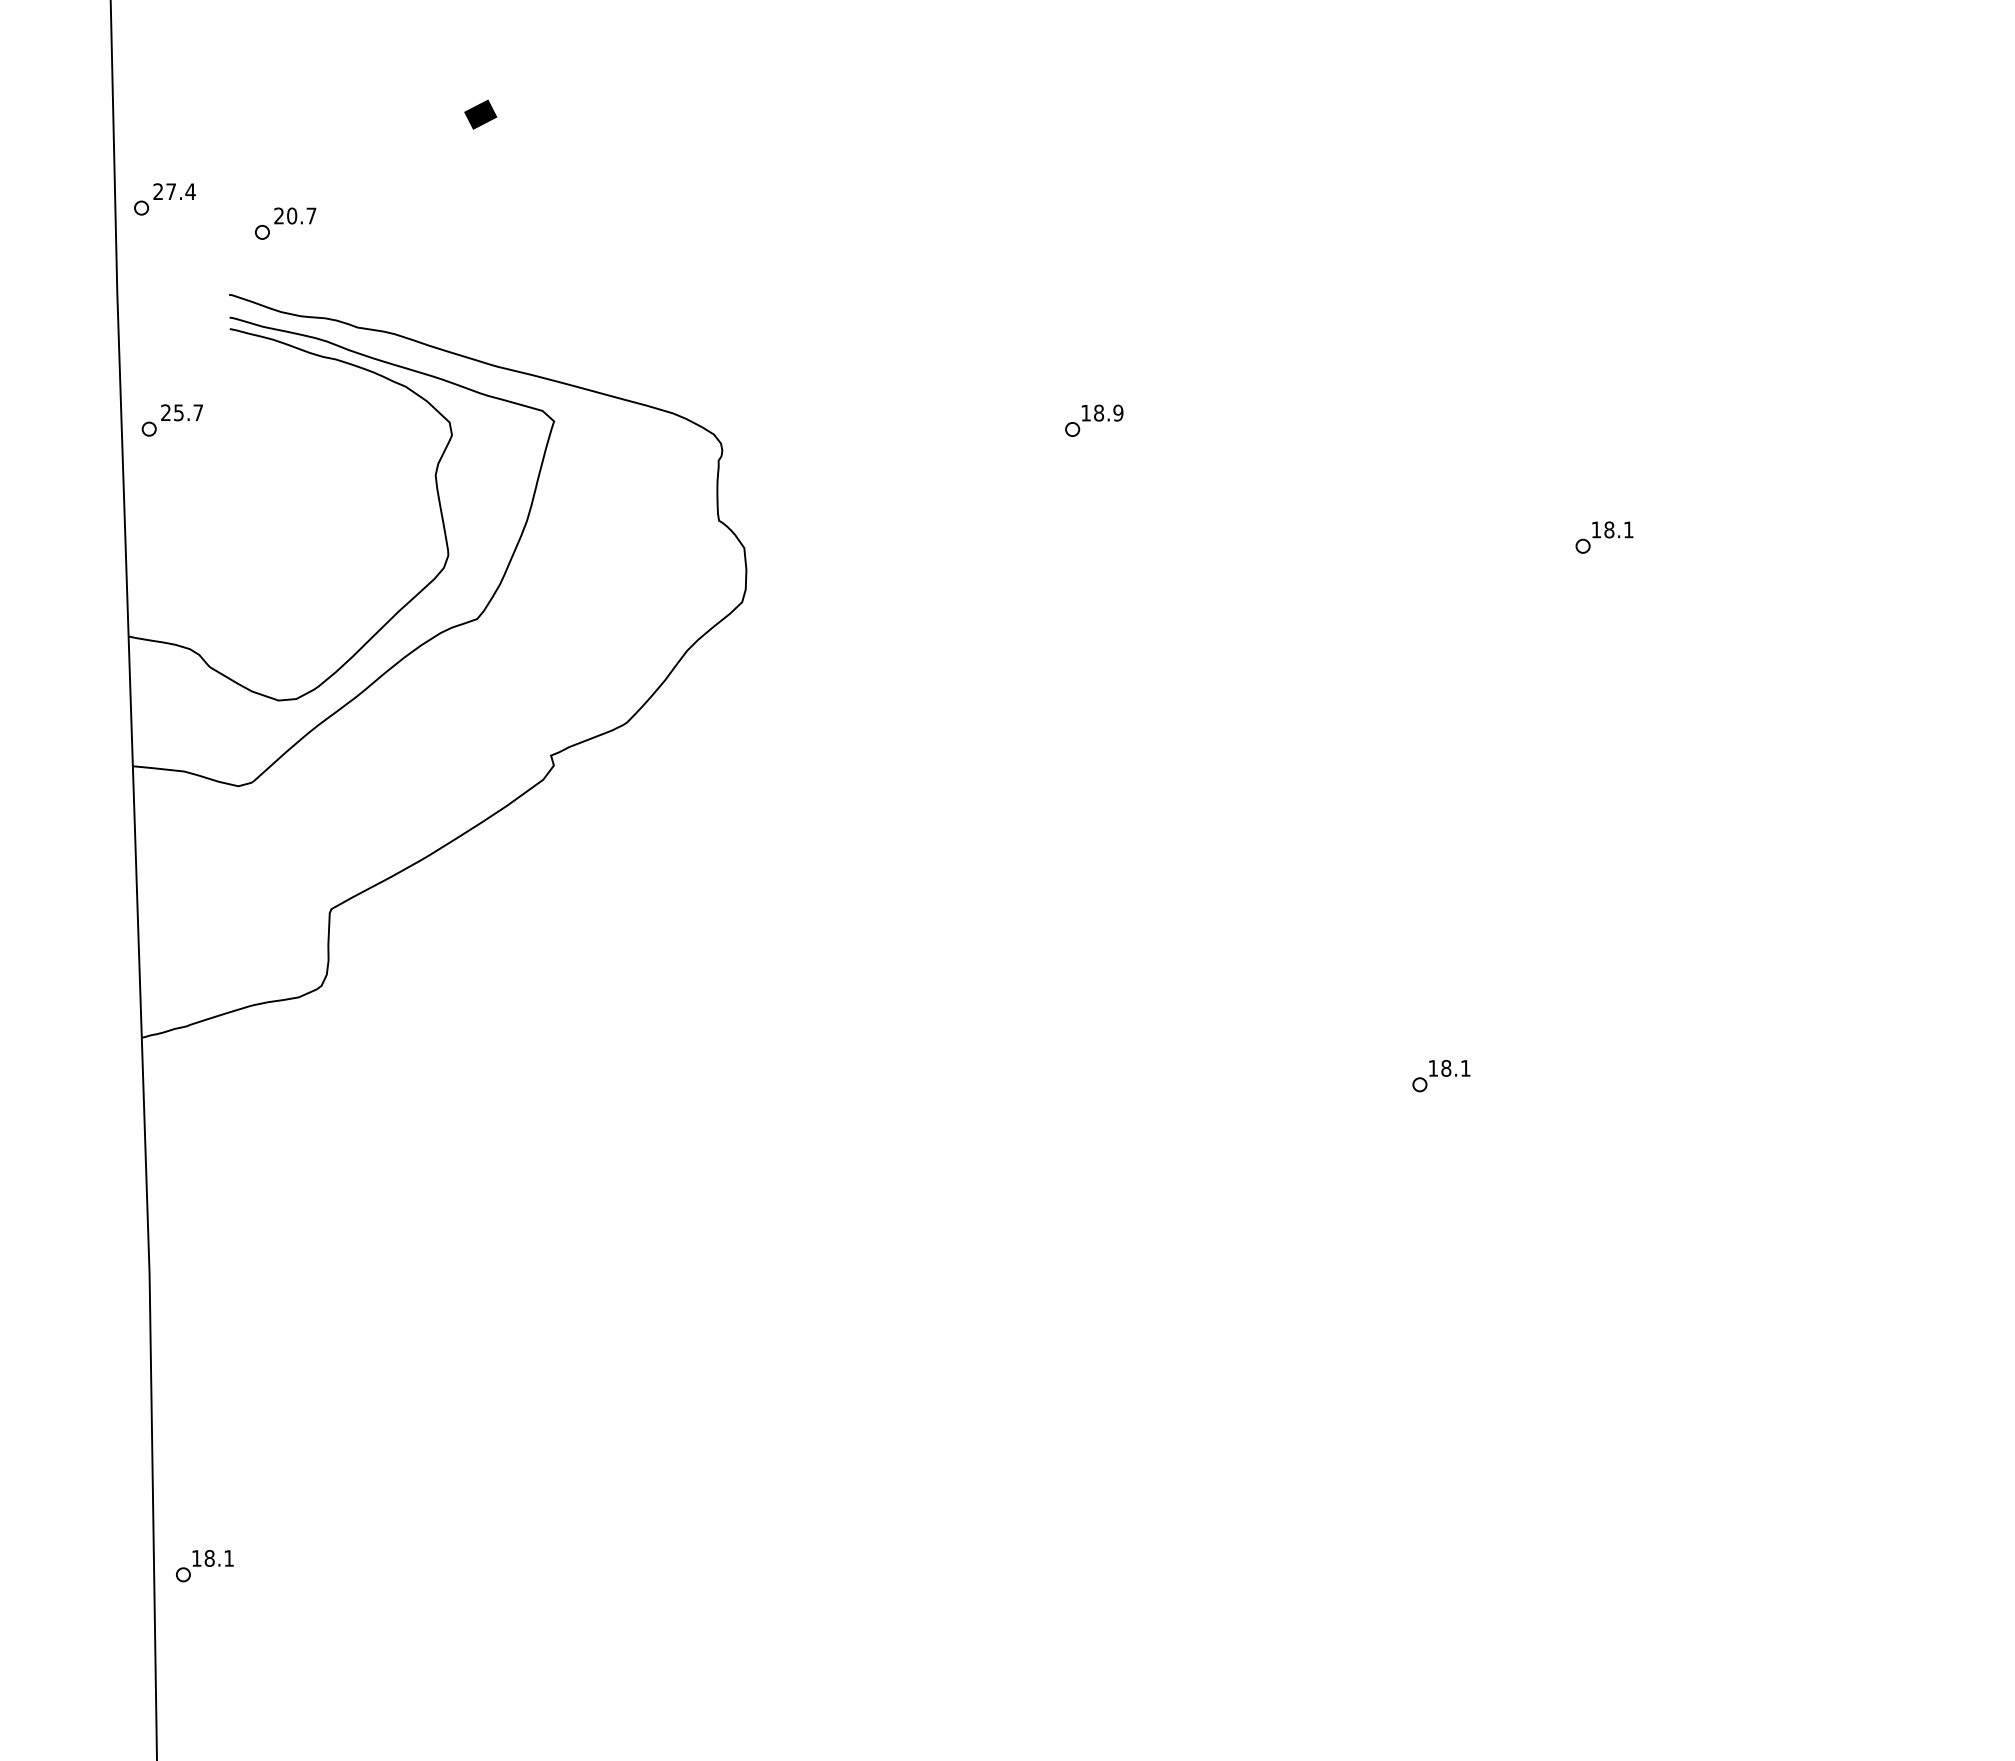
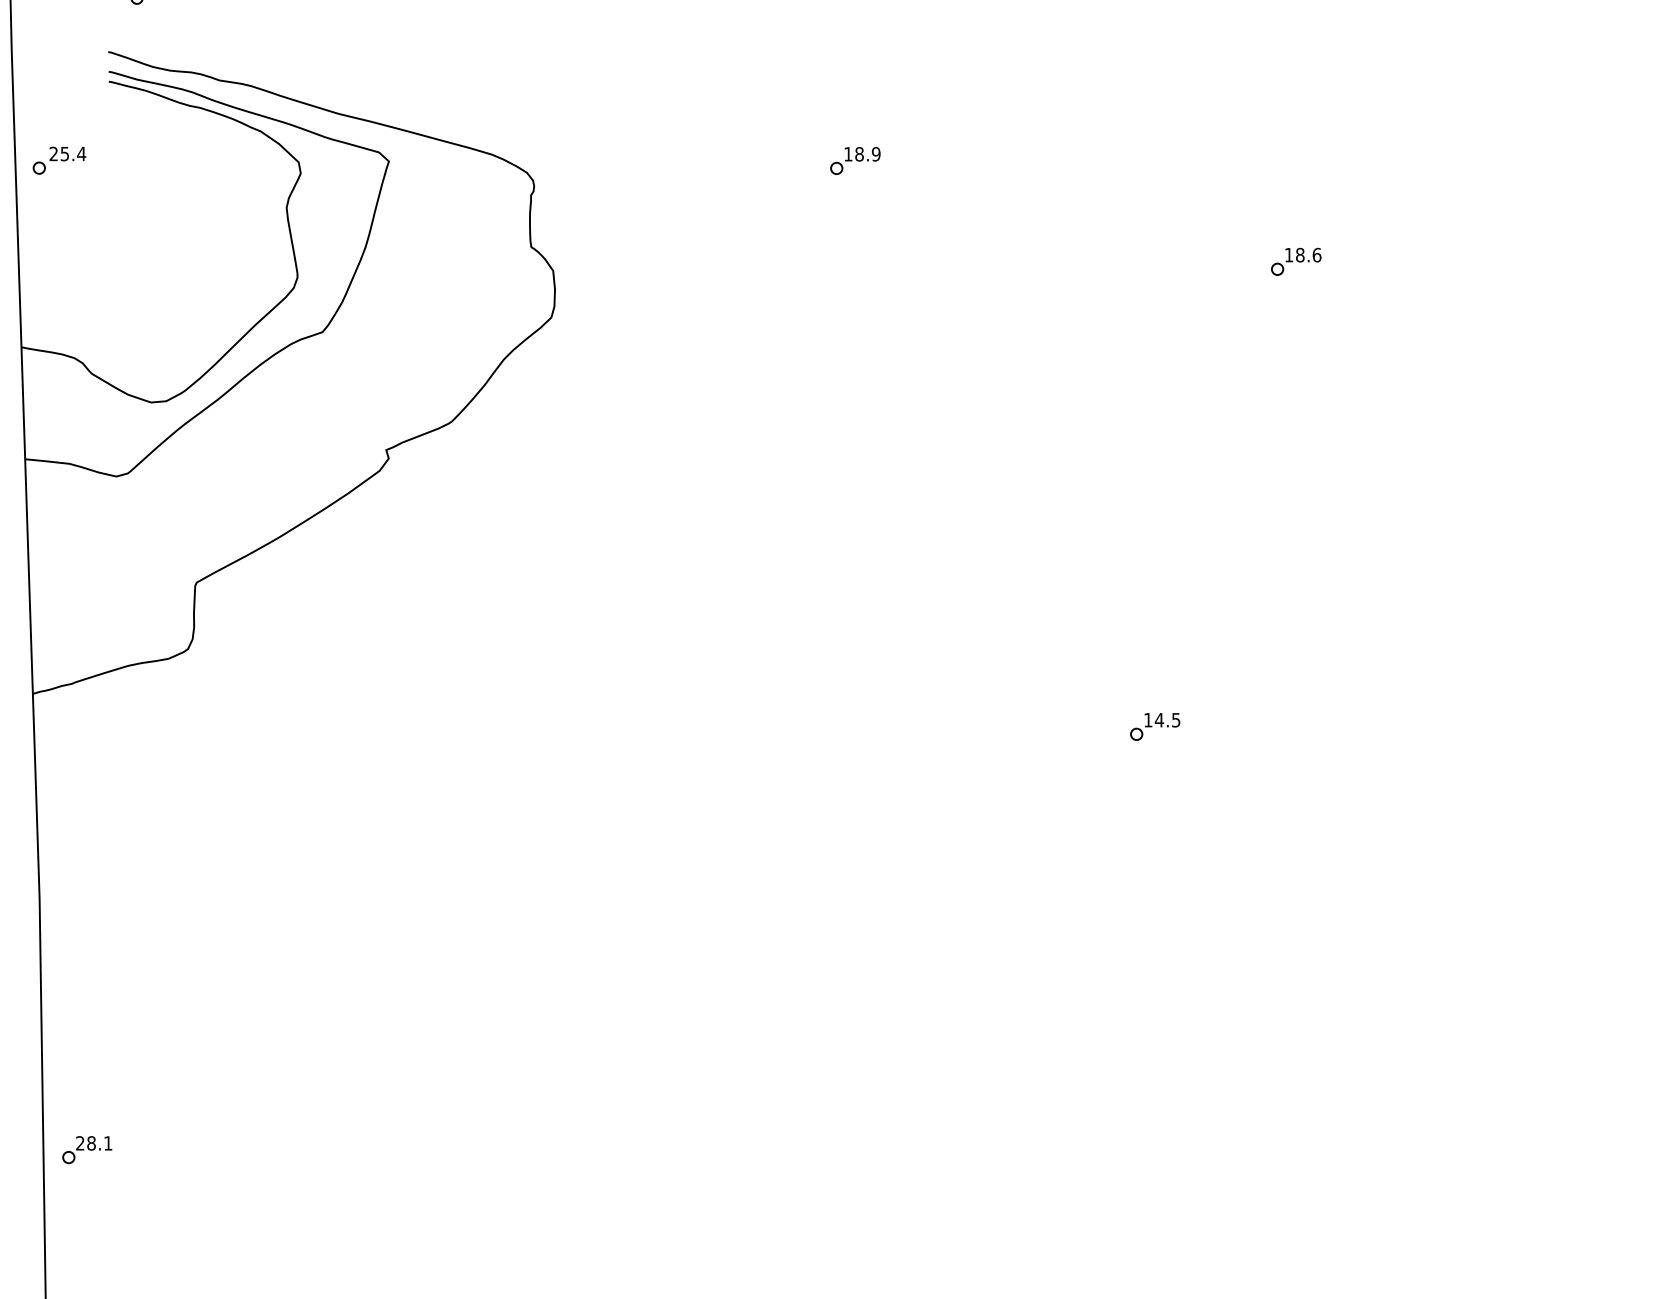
text: (198, 412) -> (81, 153), 25.7 -> 25.4
text: (1628, 529) -> (1316, 254), 18.1 -> 18.6
text: (1455, 1068) -> (1167, 720), 18.1 -> 14.5
text: (196, 1558) -> (80, 1143), 18.1 -> 28.1

